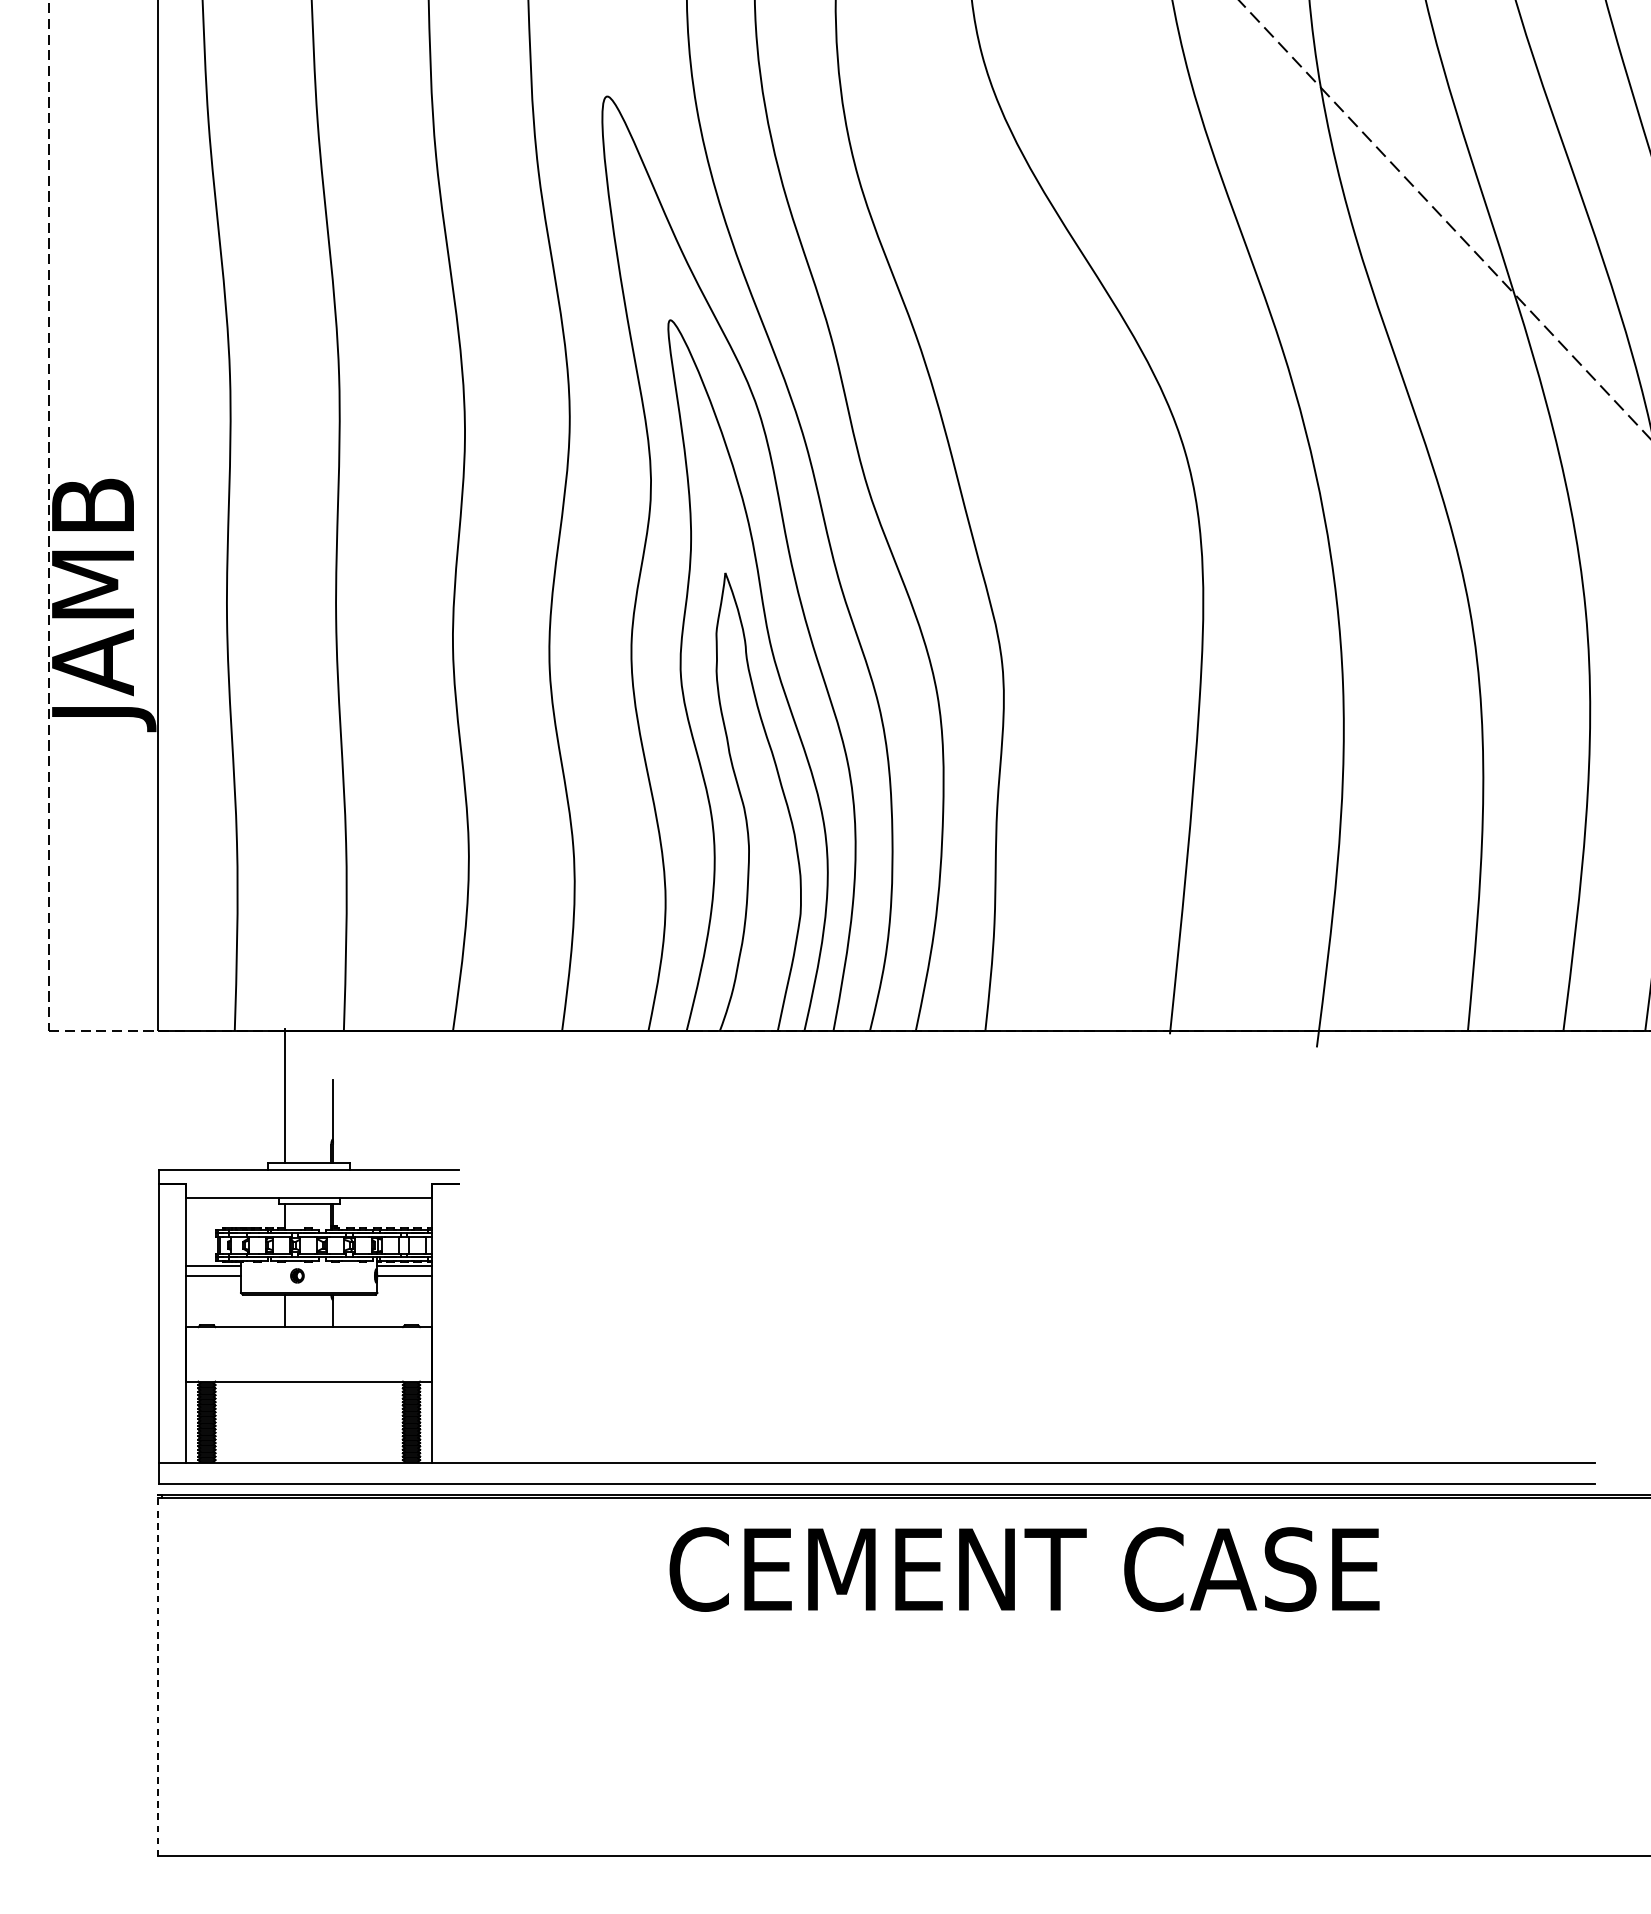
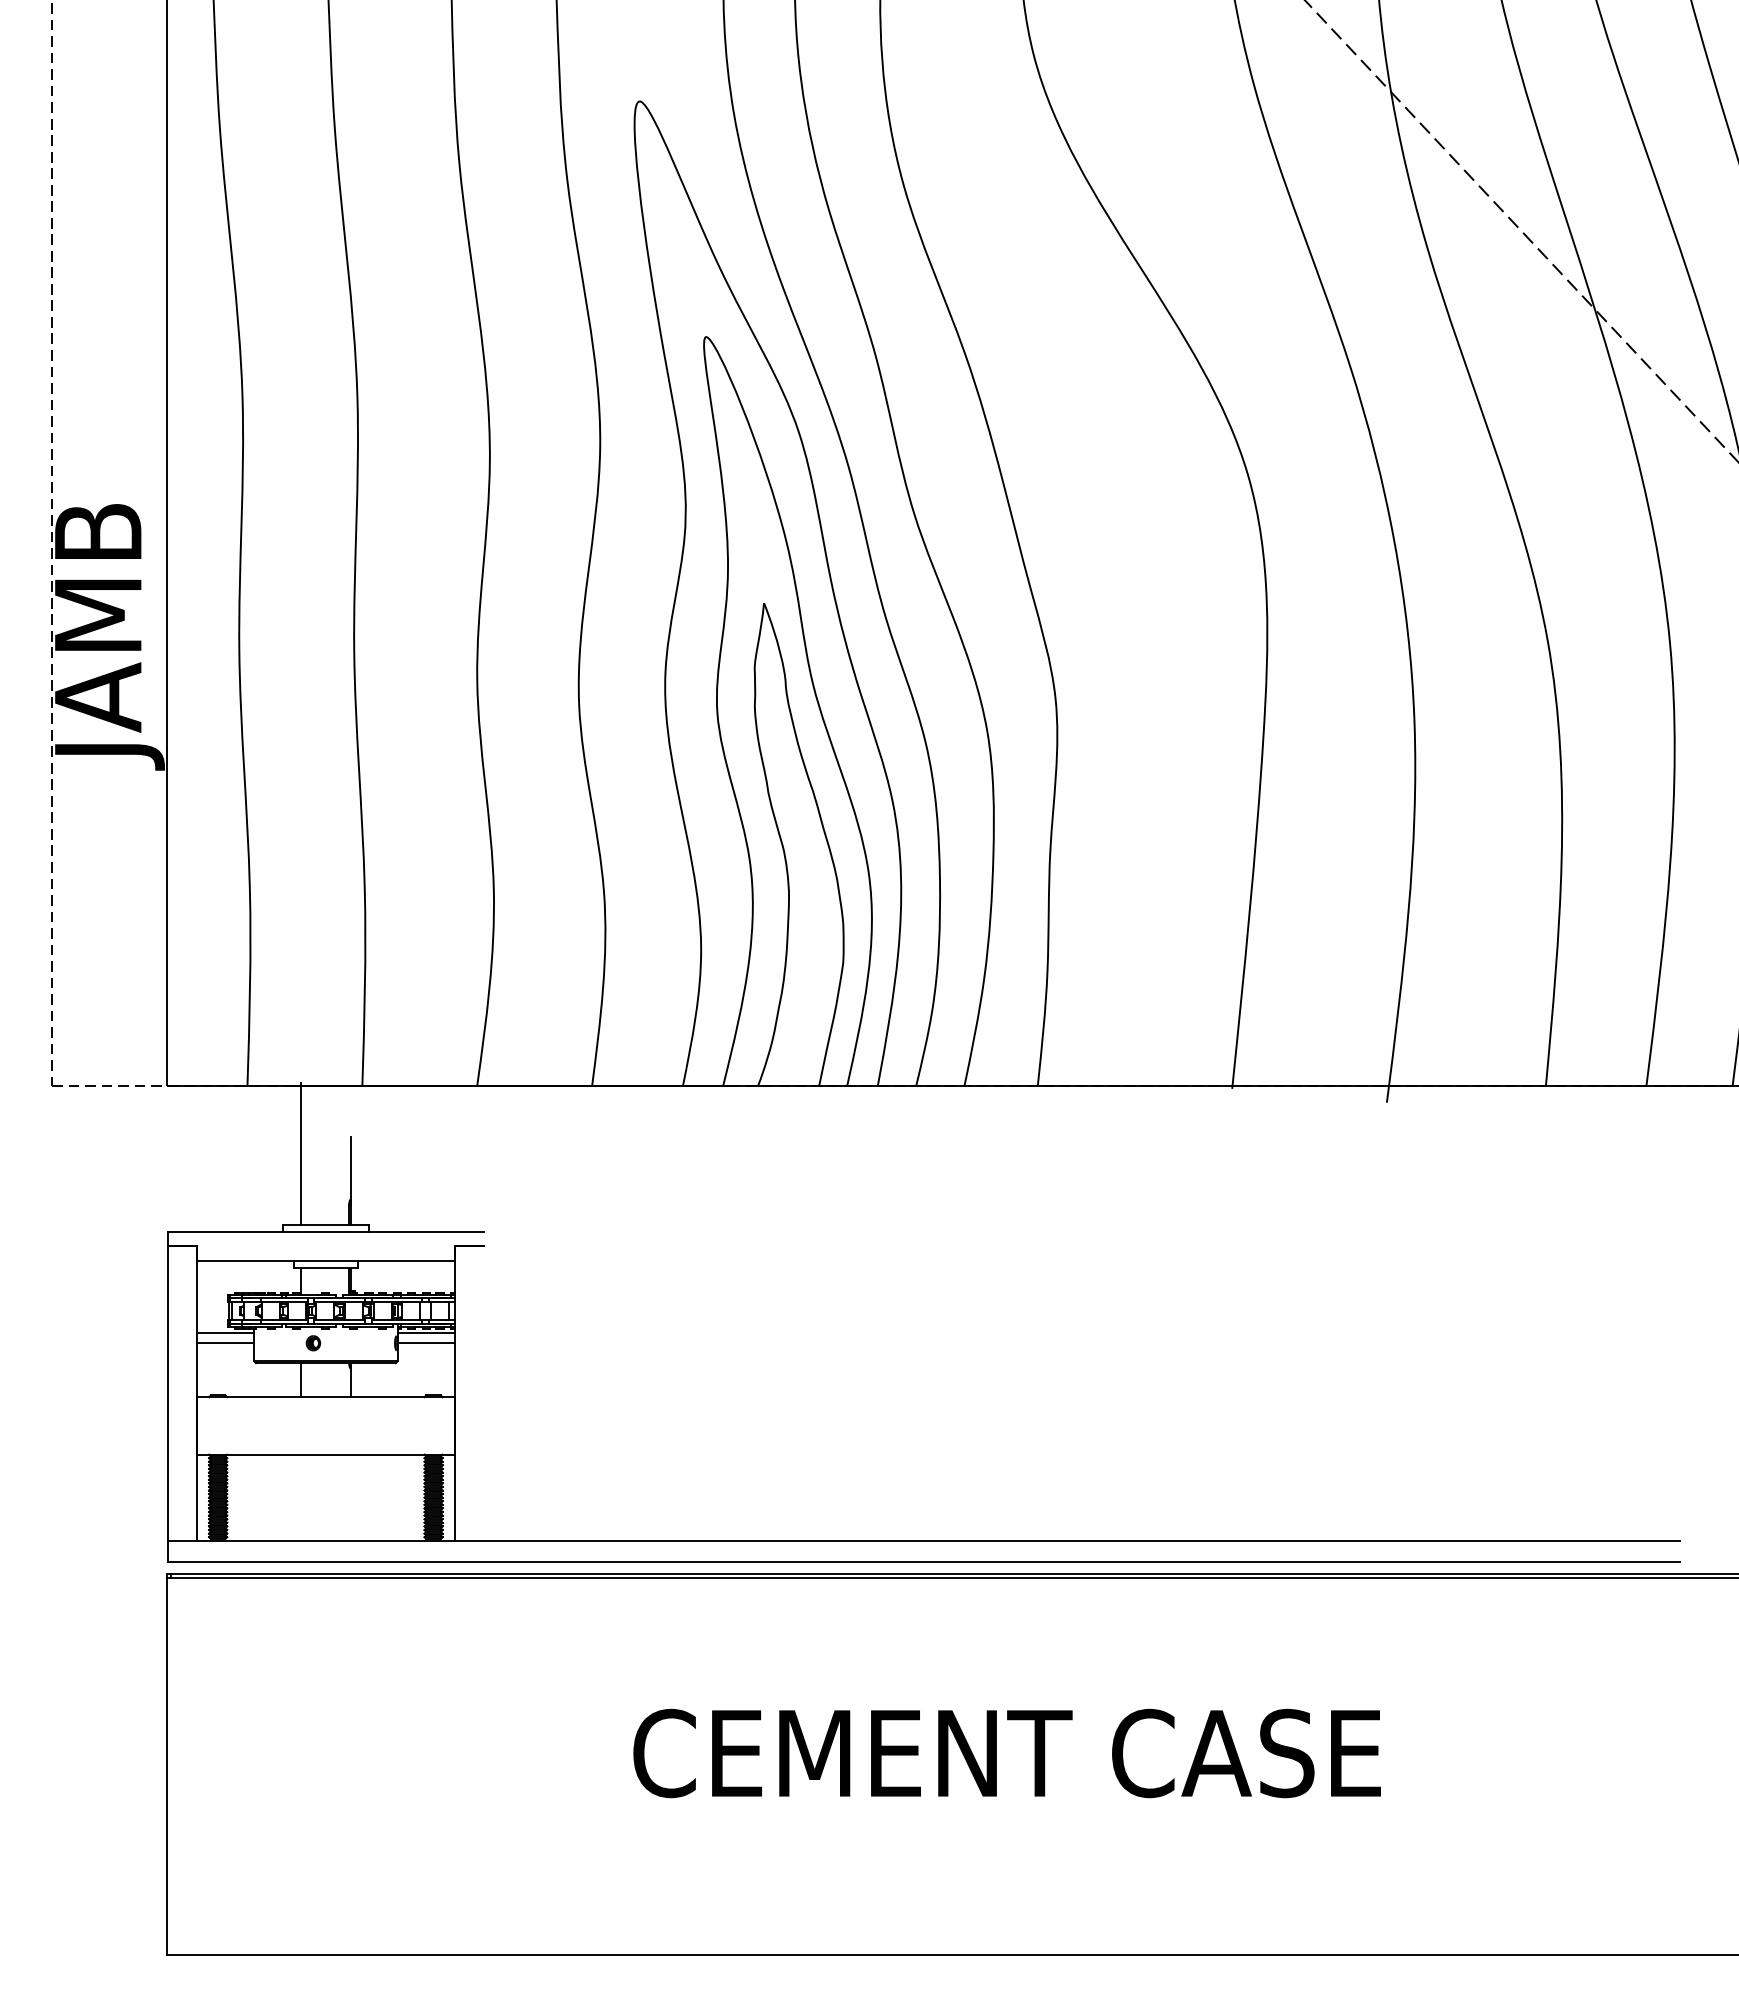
text: (1023, 1569) -> (1006, 1753), moved
line: (157, 1674) -> (166, 1763), dashed -> solid

